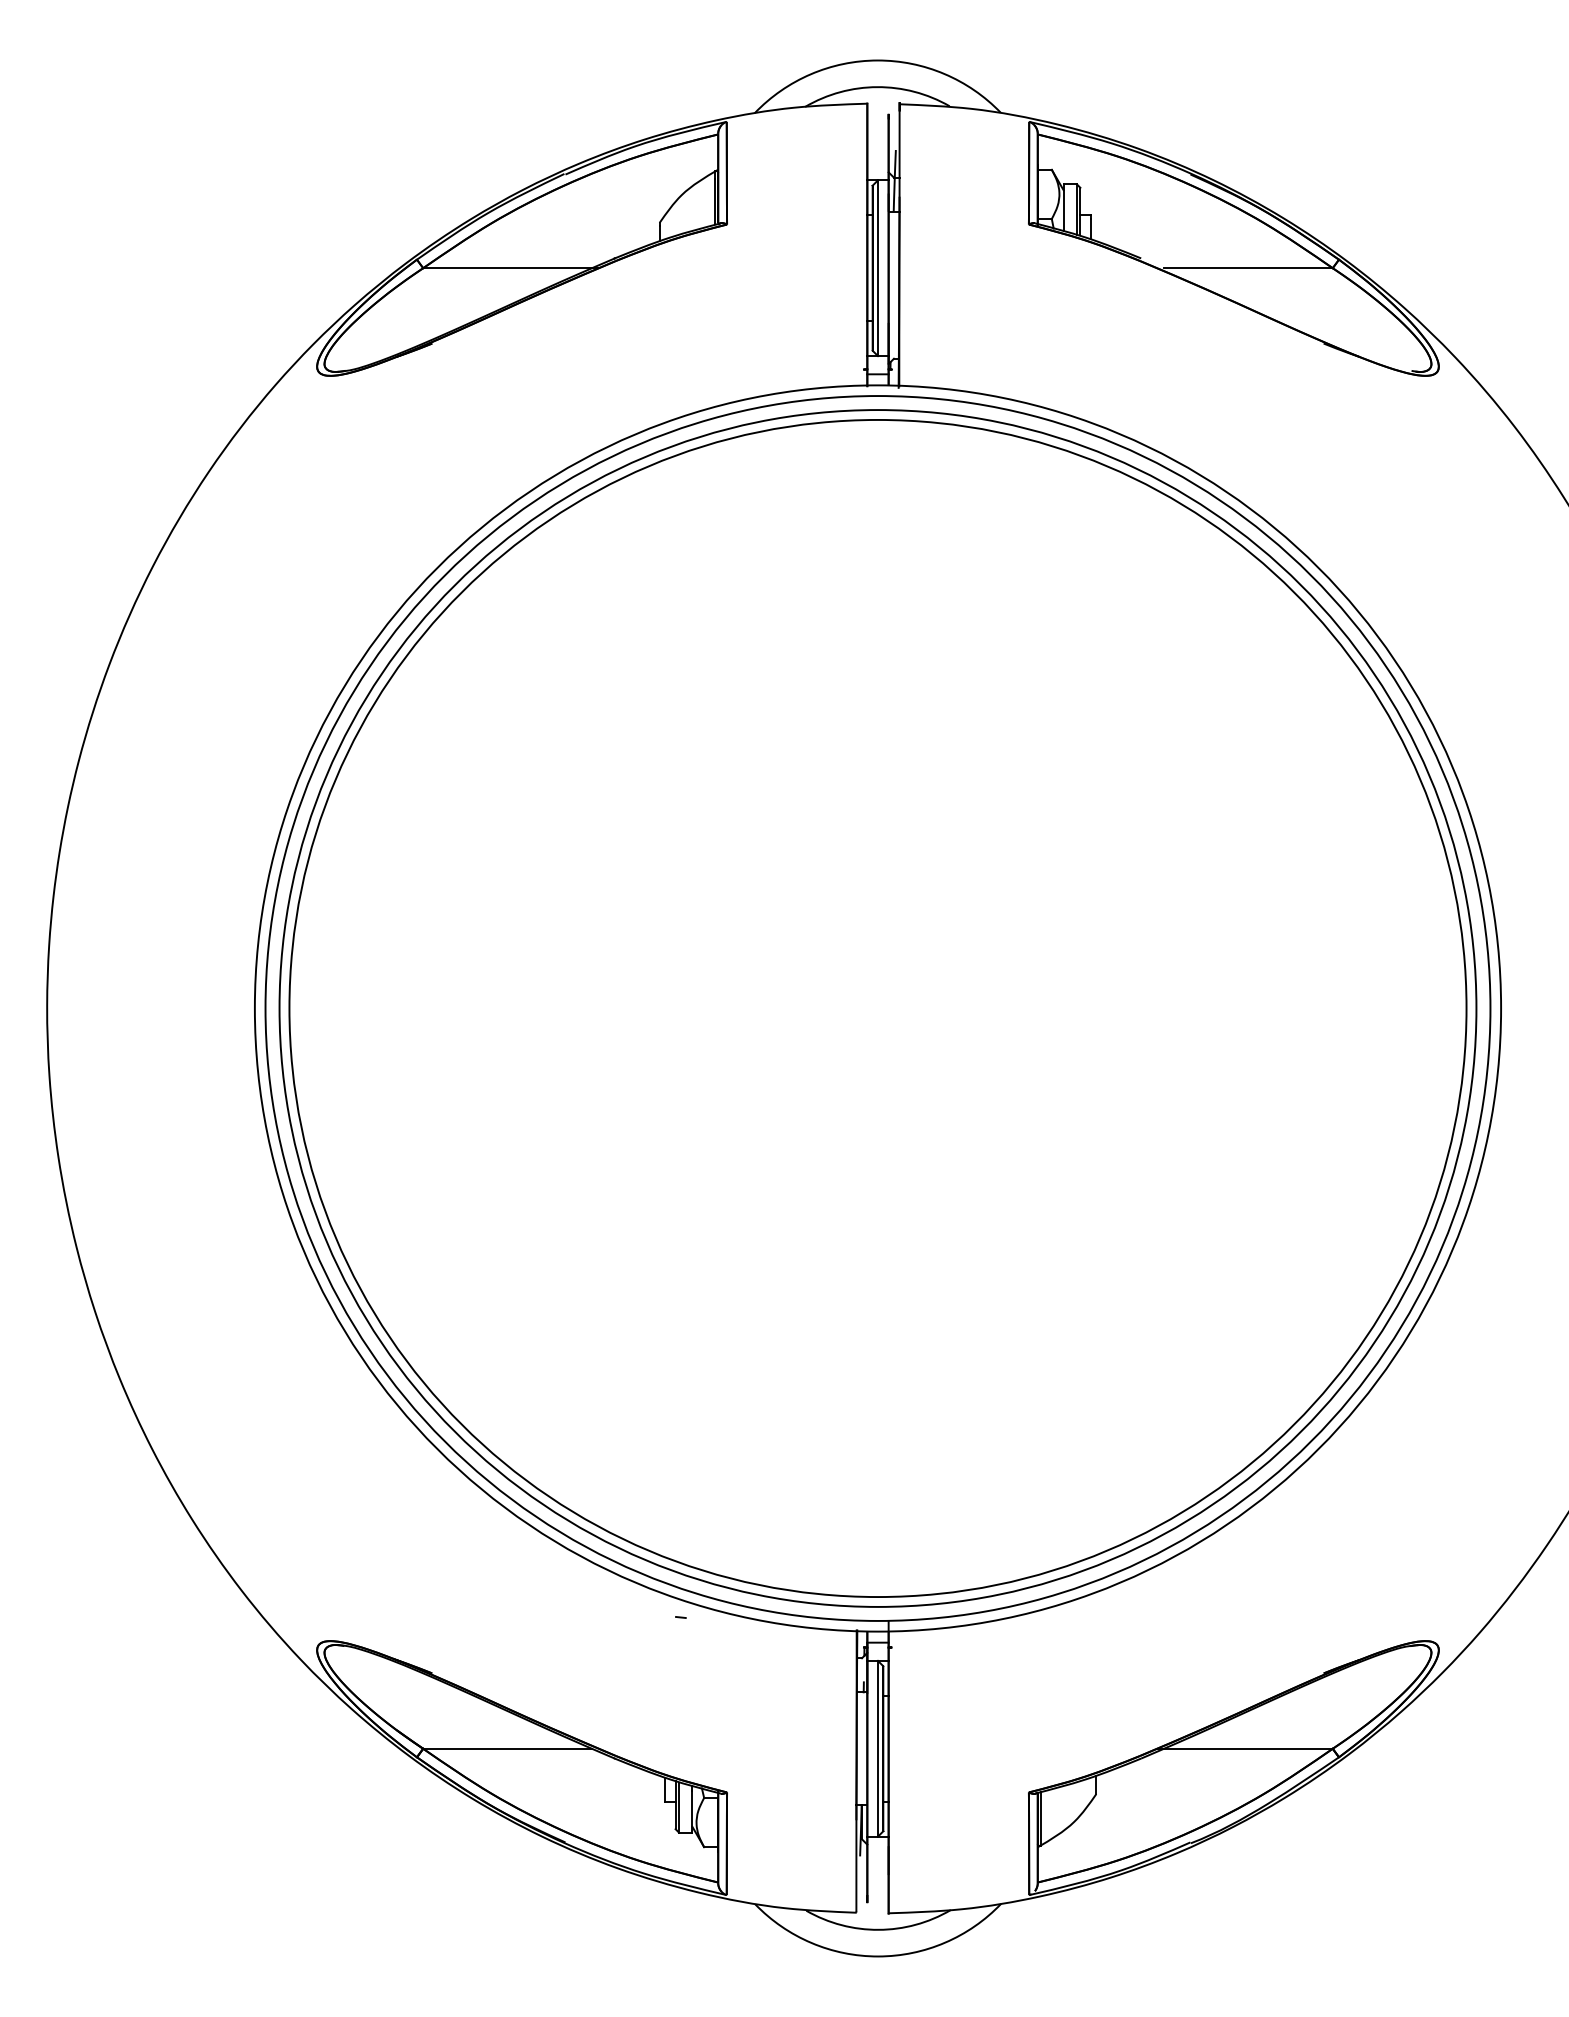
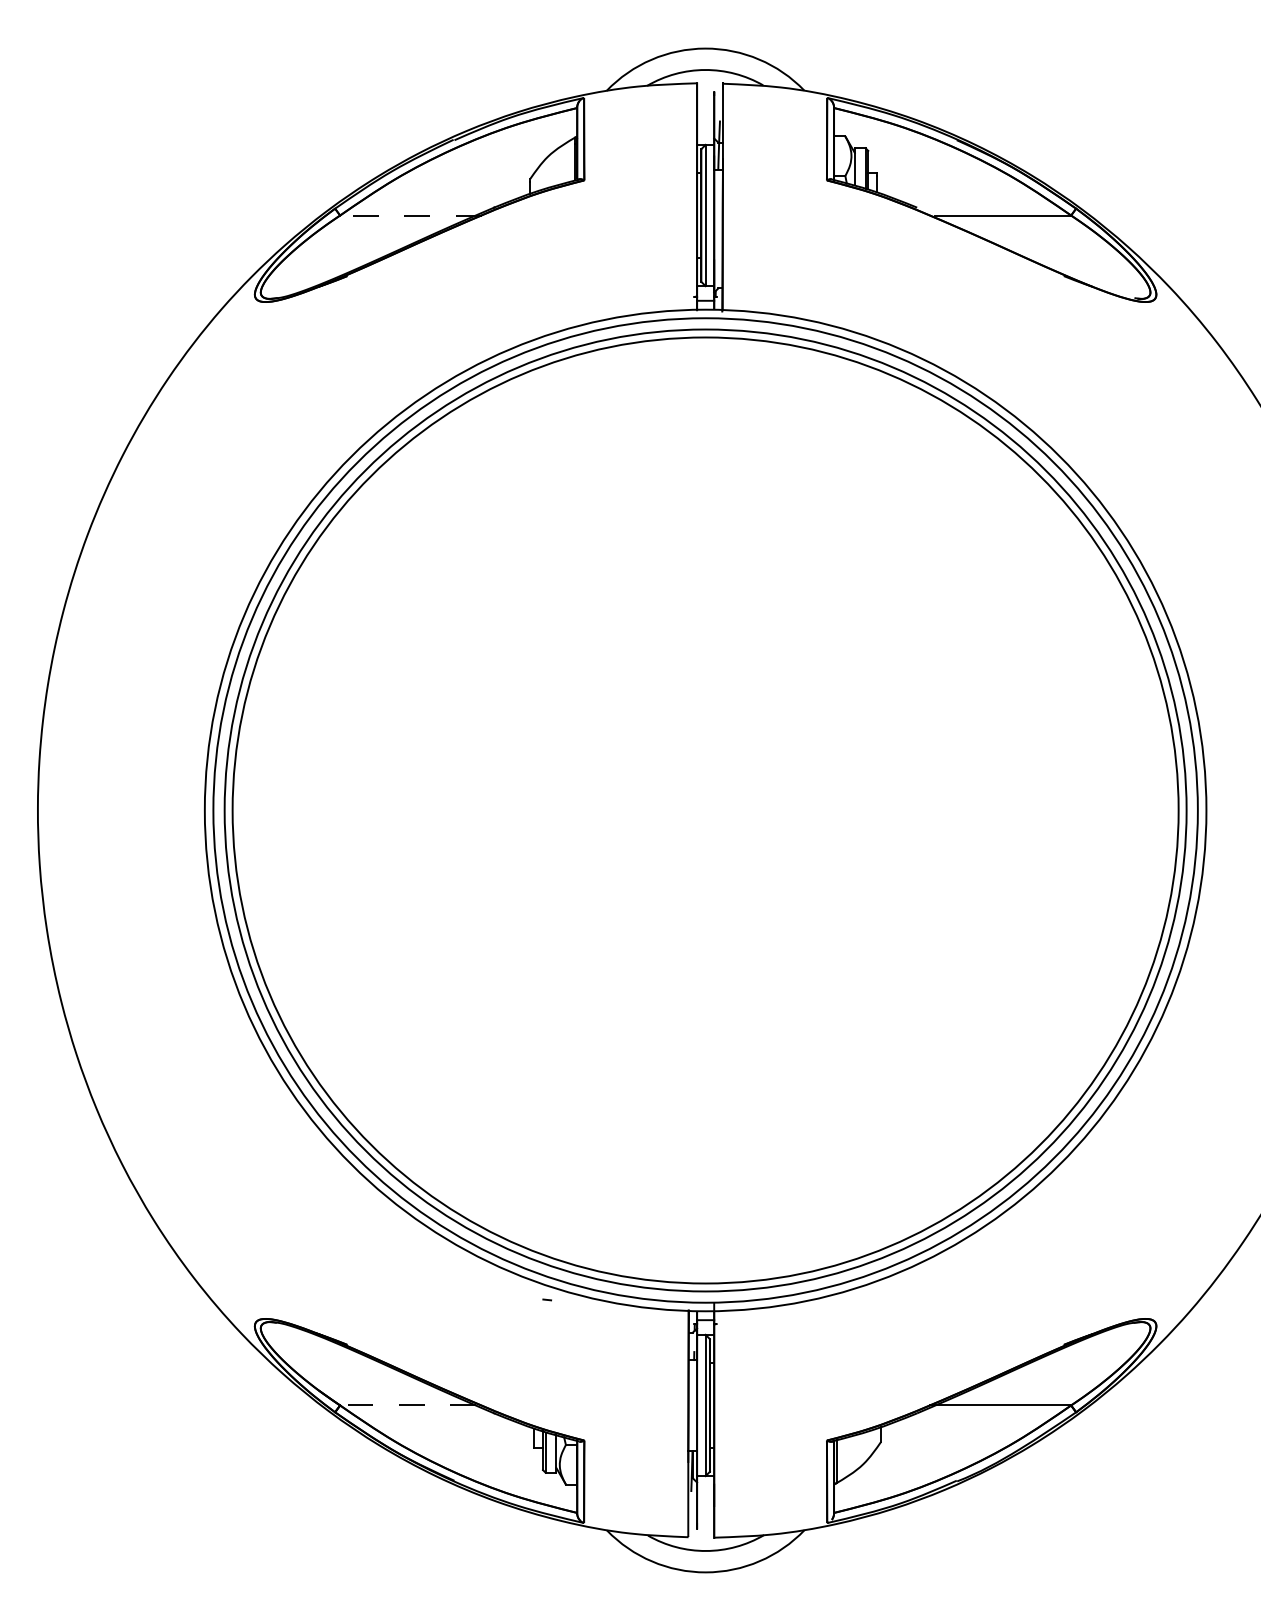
line: (511, 268) -> (411, 215), solid -> dashed
line: (507, 1748) -> (407, 1405), solid -> dashed

